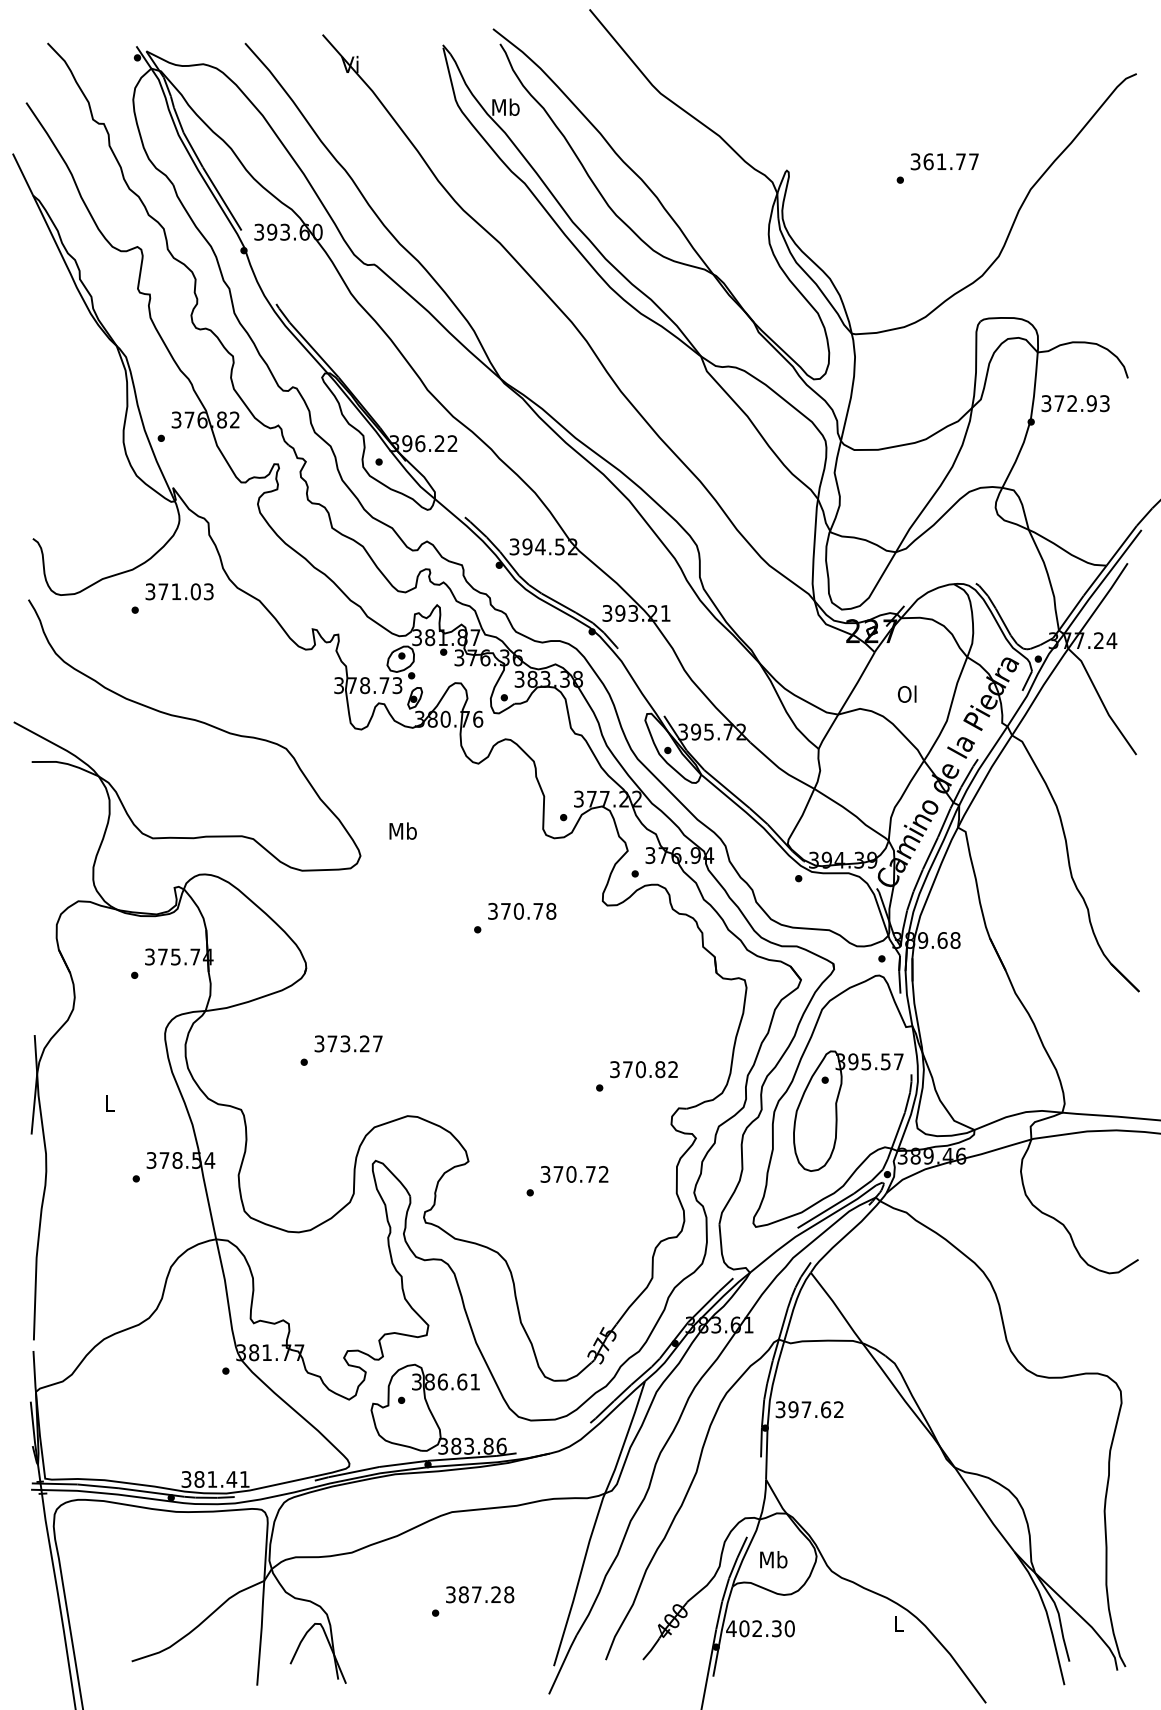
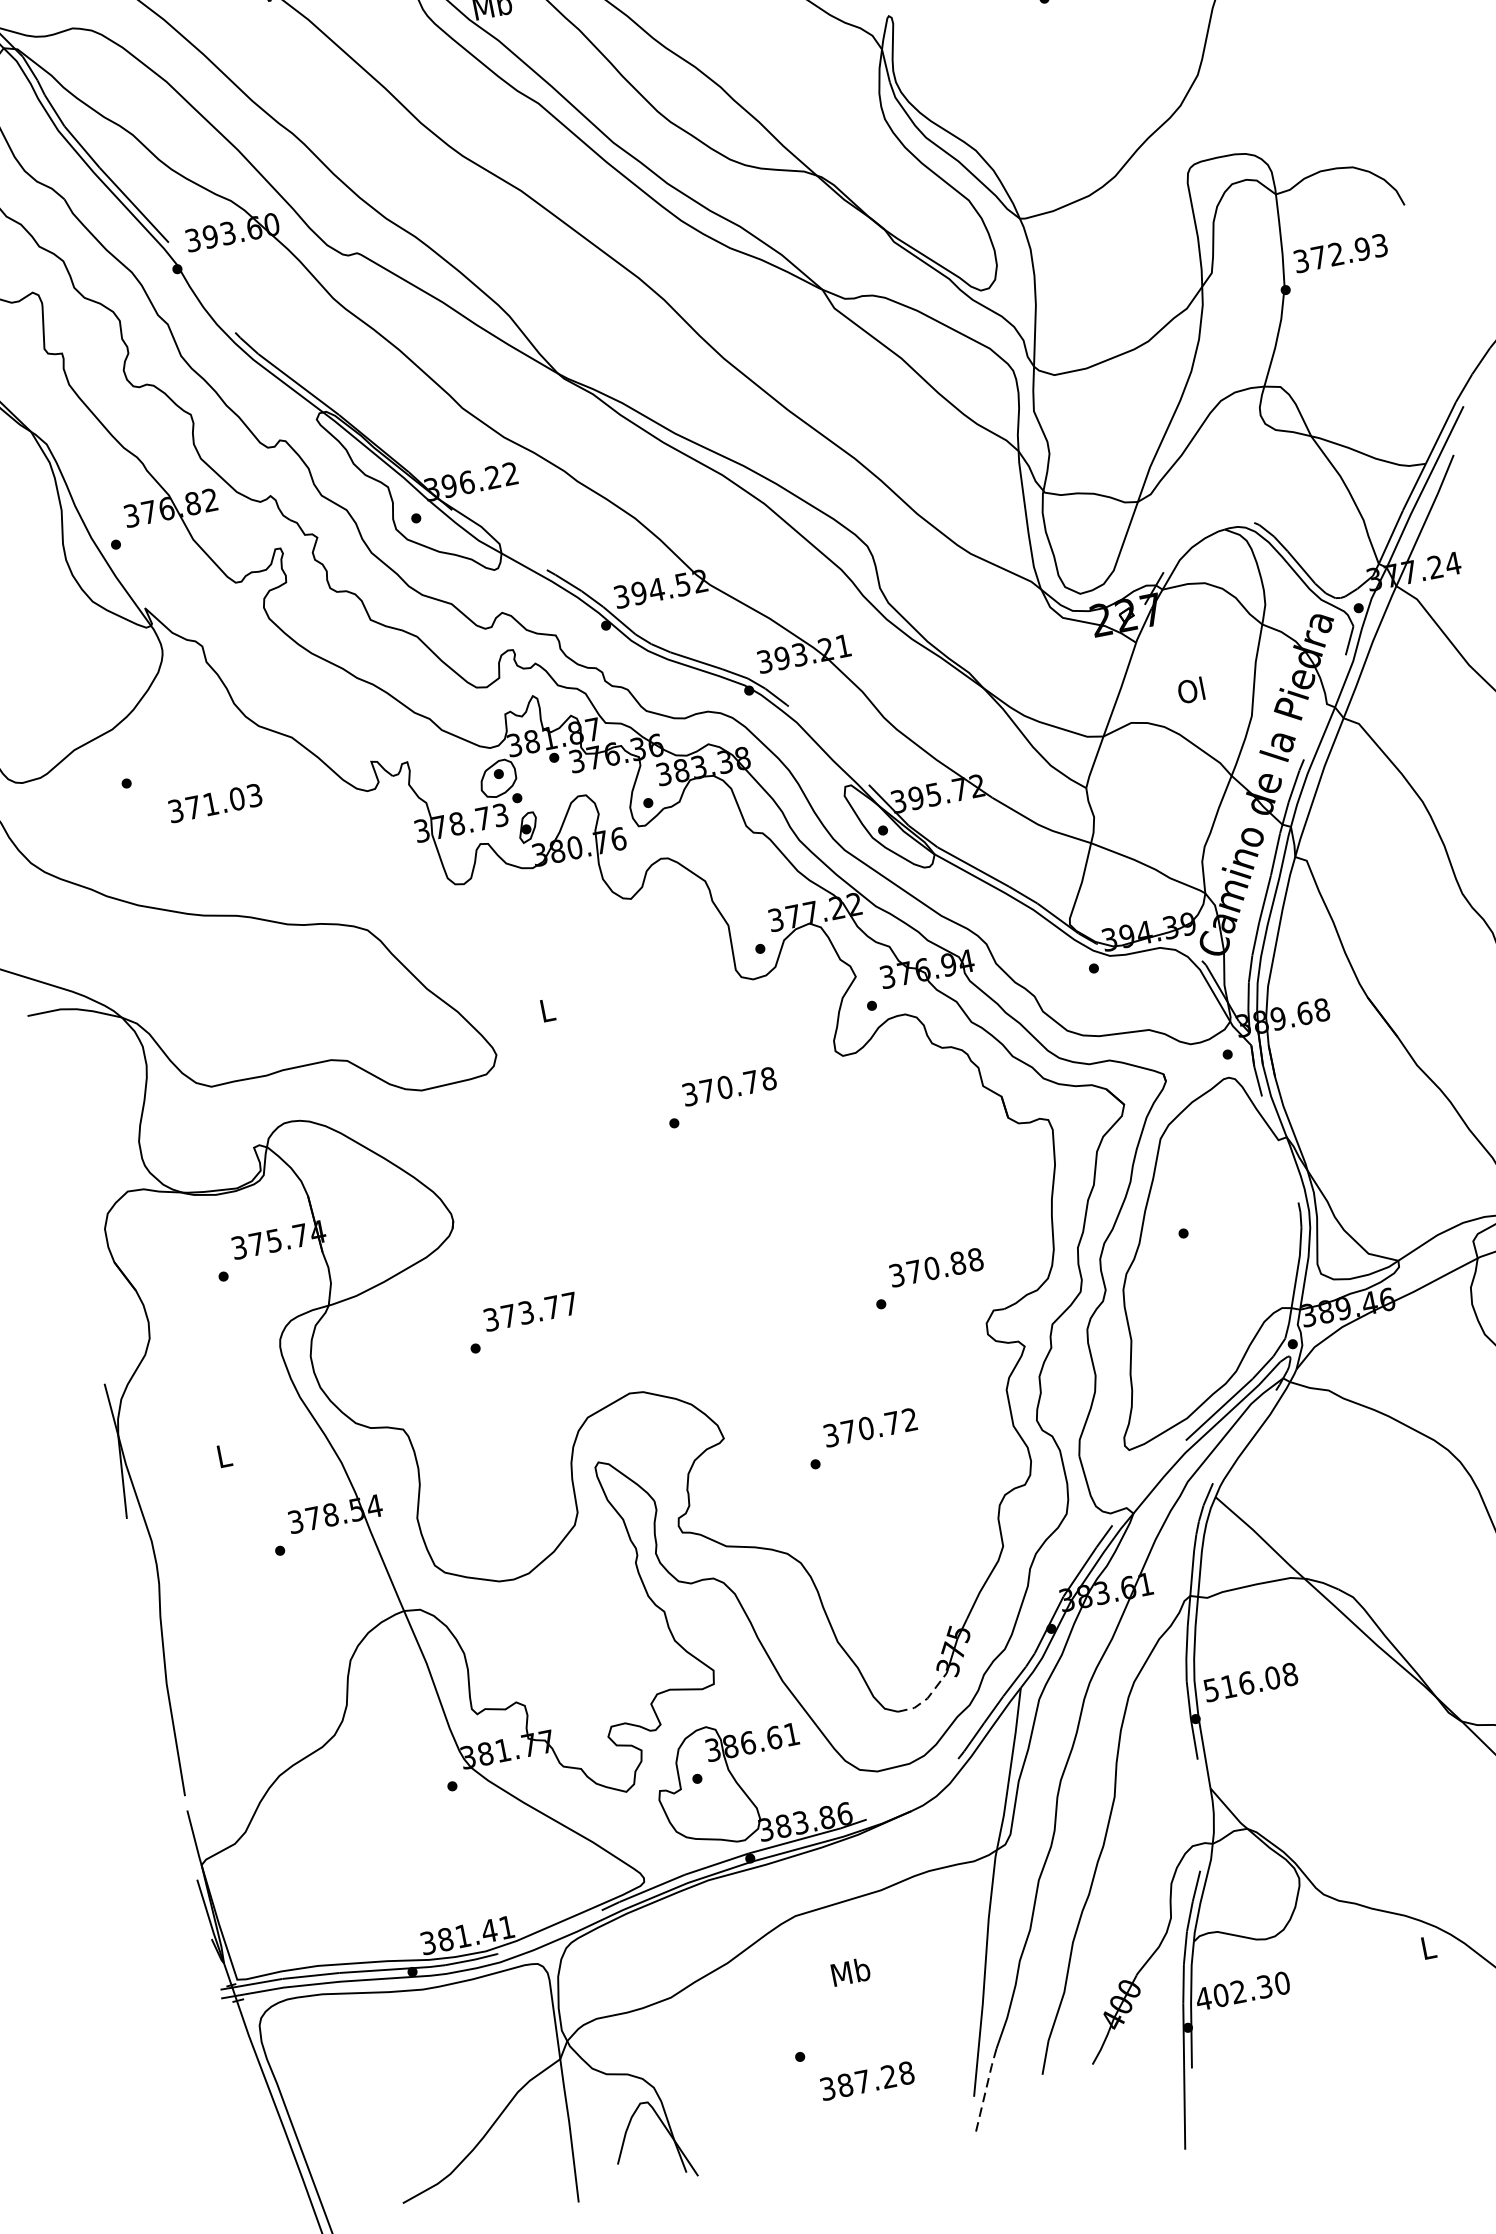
text: (179, 591) -> (215, 802), moved
text: (402, 830) -> (546, 1009), Mb -> L
text: (364, 1043) -> (551, 1307), 373.27 -> 373.77
text: (673, 1069) -> (975, 1259), 370.82 -> 370.88
part: (837, 1110) -> (1208, 1271), removed
line: (575, 1376) -> (925, 1700), solid -> dashed
text: (809, 1409) -> (1250, 1682), 397.62 -> 516.08
text: (773, 1559) -> (850, 1971), moved
text: (480, 1594) -> (867, 2080), moved
line: (562, 1664) -> (985, 2092), solid -> dashed

